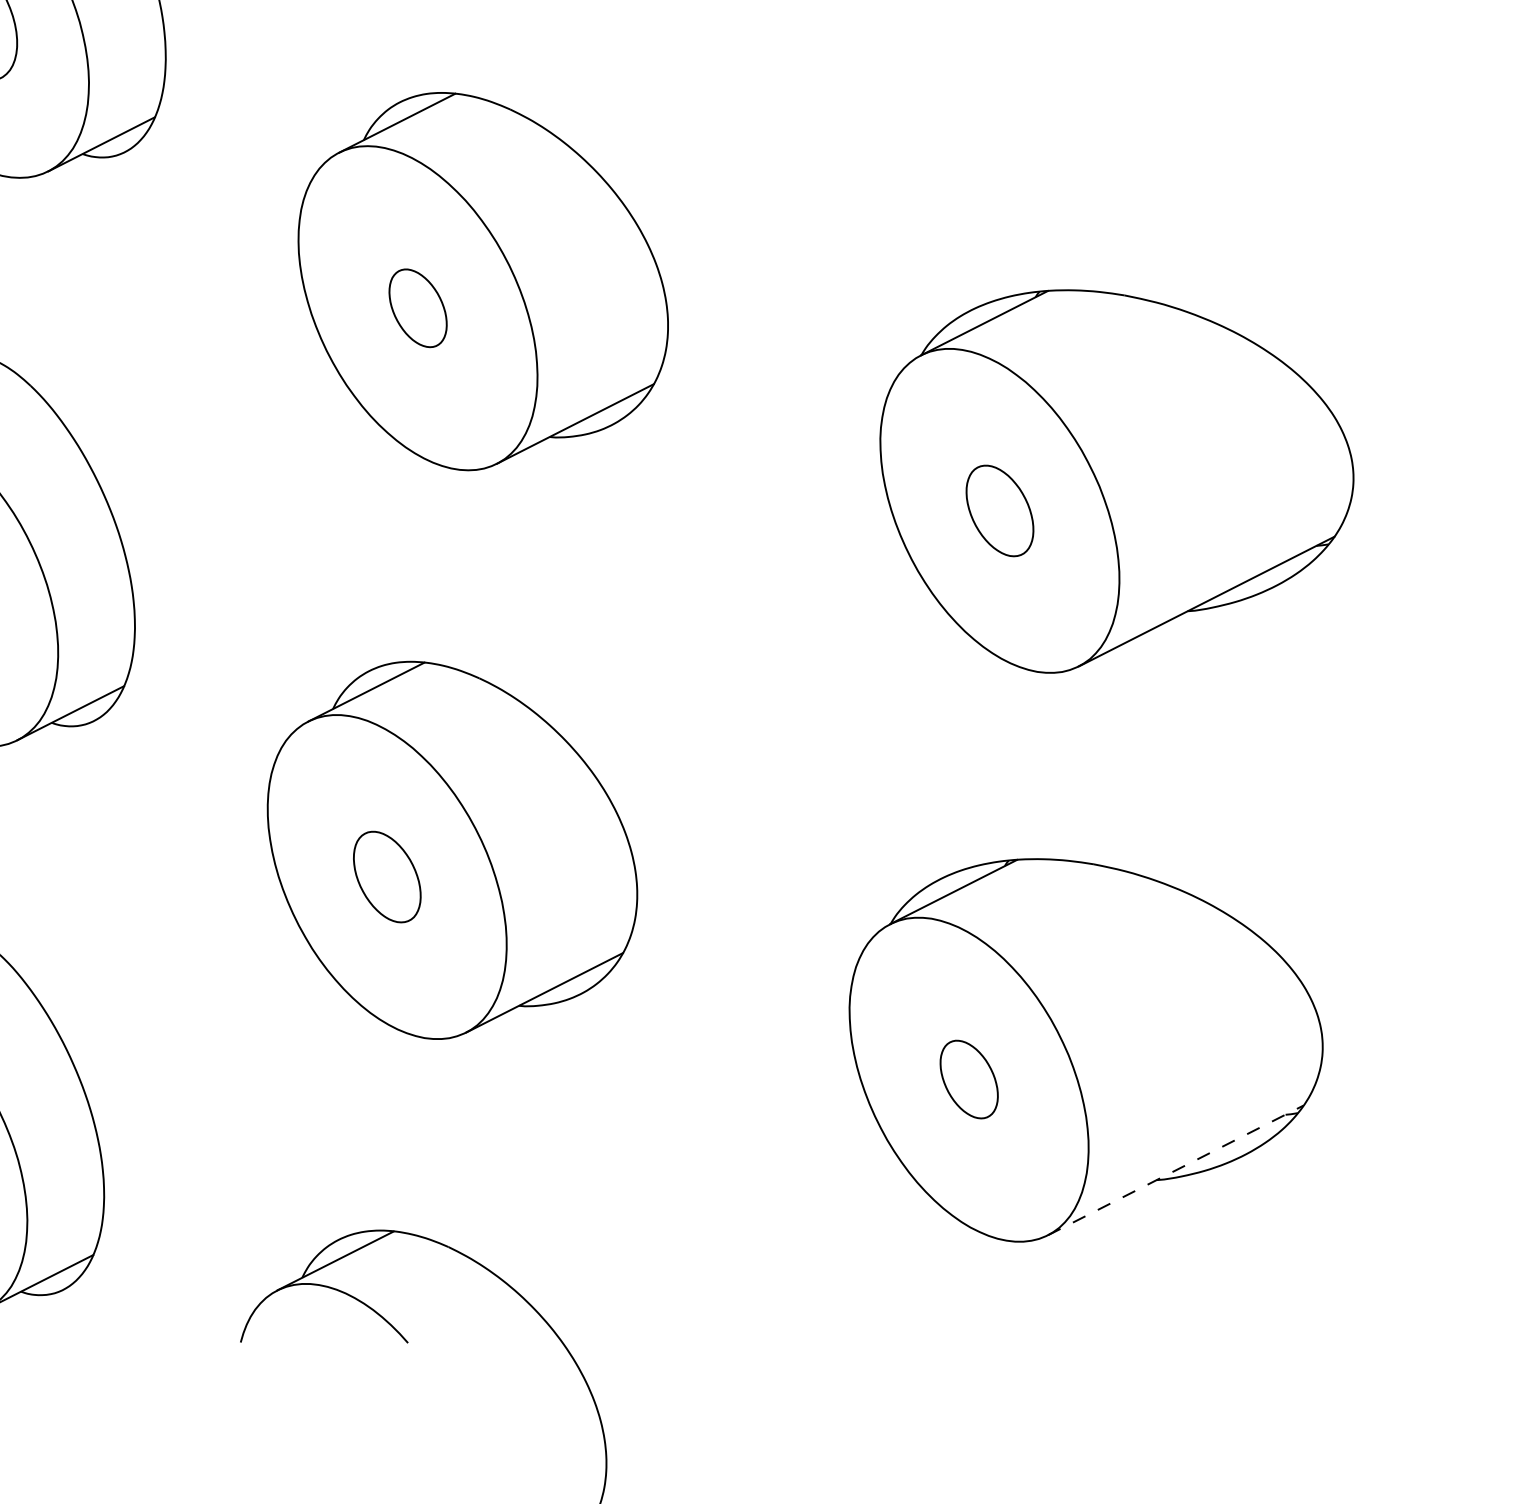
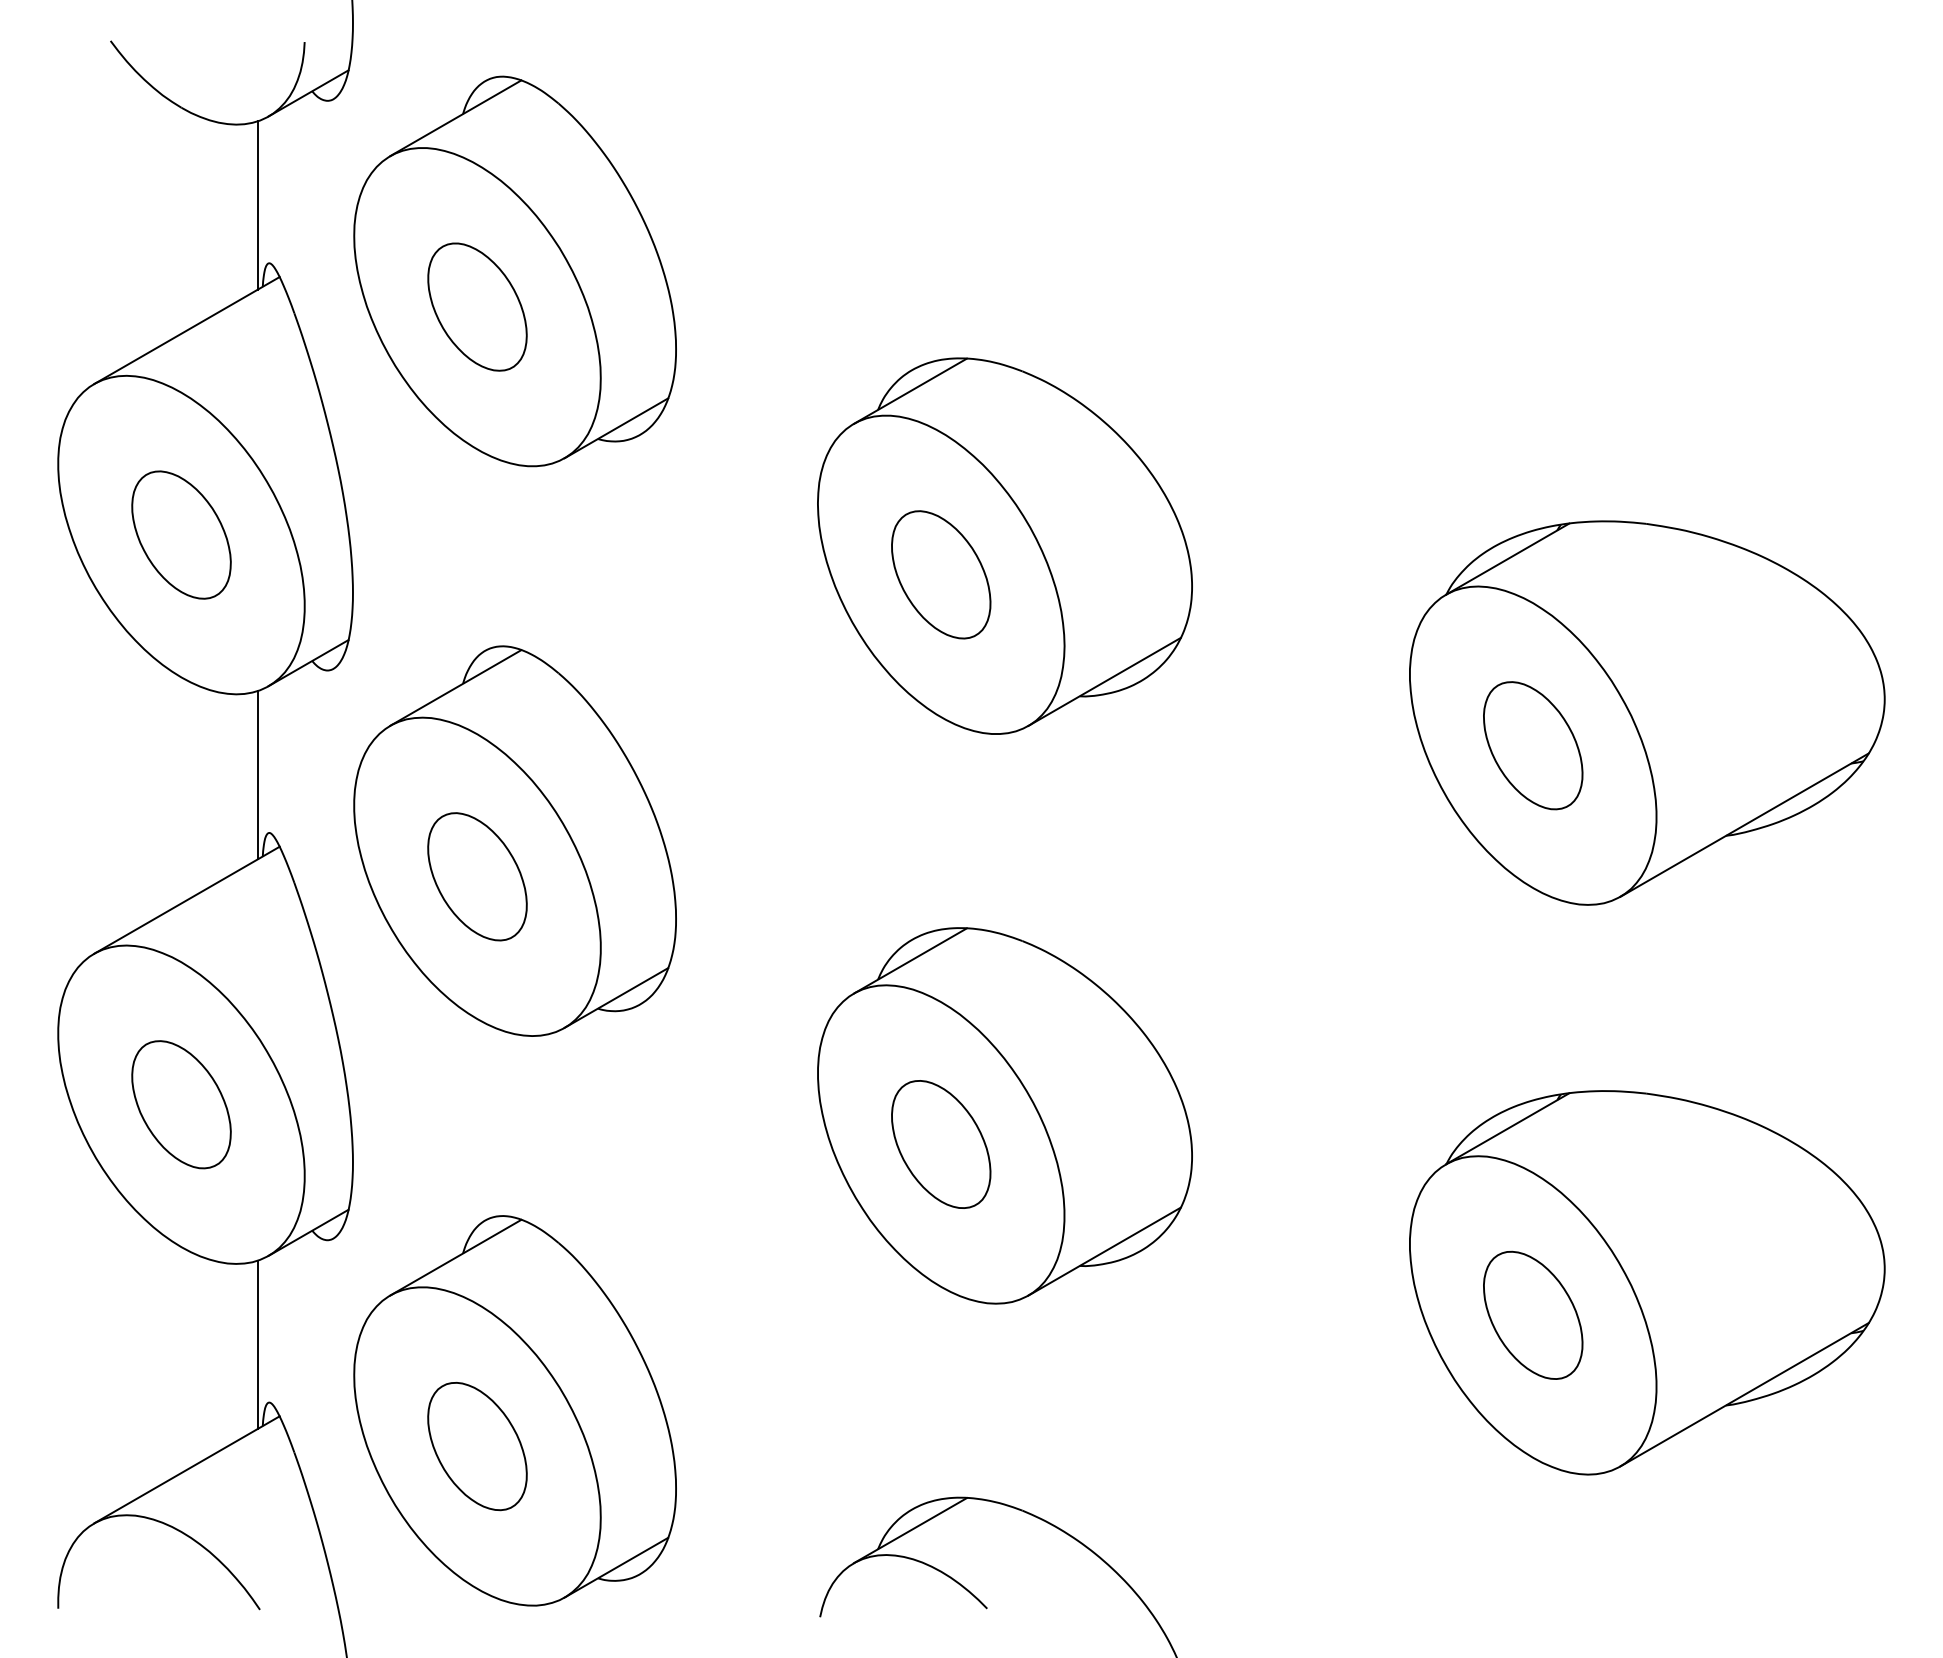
part: (418, 307) -> (941, 574), size x1.67
part: (1000, 510) -> (1533, 745), size x1.43
part: (387, 877) -> (941, 1144), size x1.43
part: (969, 1078) -> (1533, 1314), size x1.67
line: (1175, 1170) -> (1744, 1394), dashed -> solid

